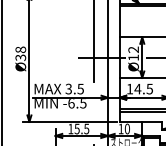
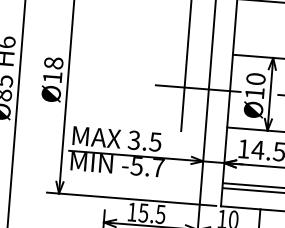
text: (133, 49) -> (255, 78), Ø12 -> Ø10
text: (20, 57) -> (52, 76), Ø38 -> Ø18
text: (77, 103) -> (147, 167), -6.5 -> -5.7

